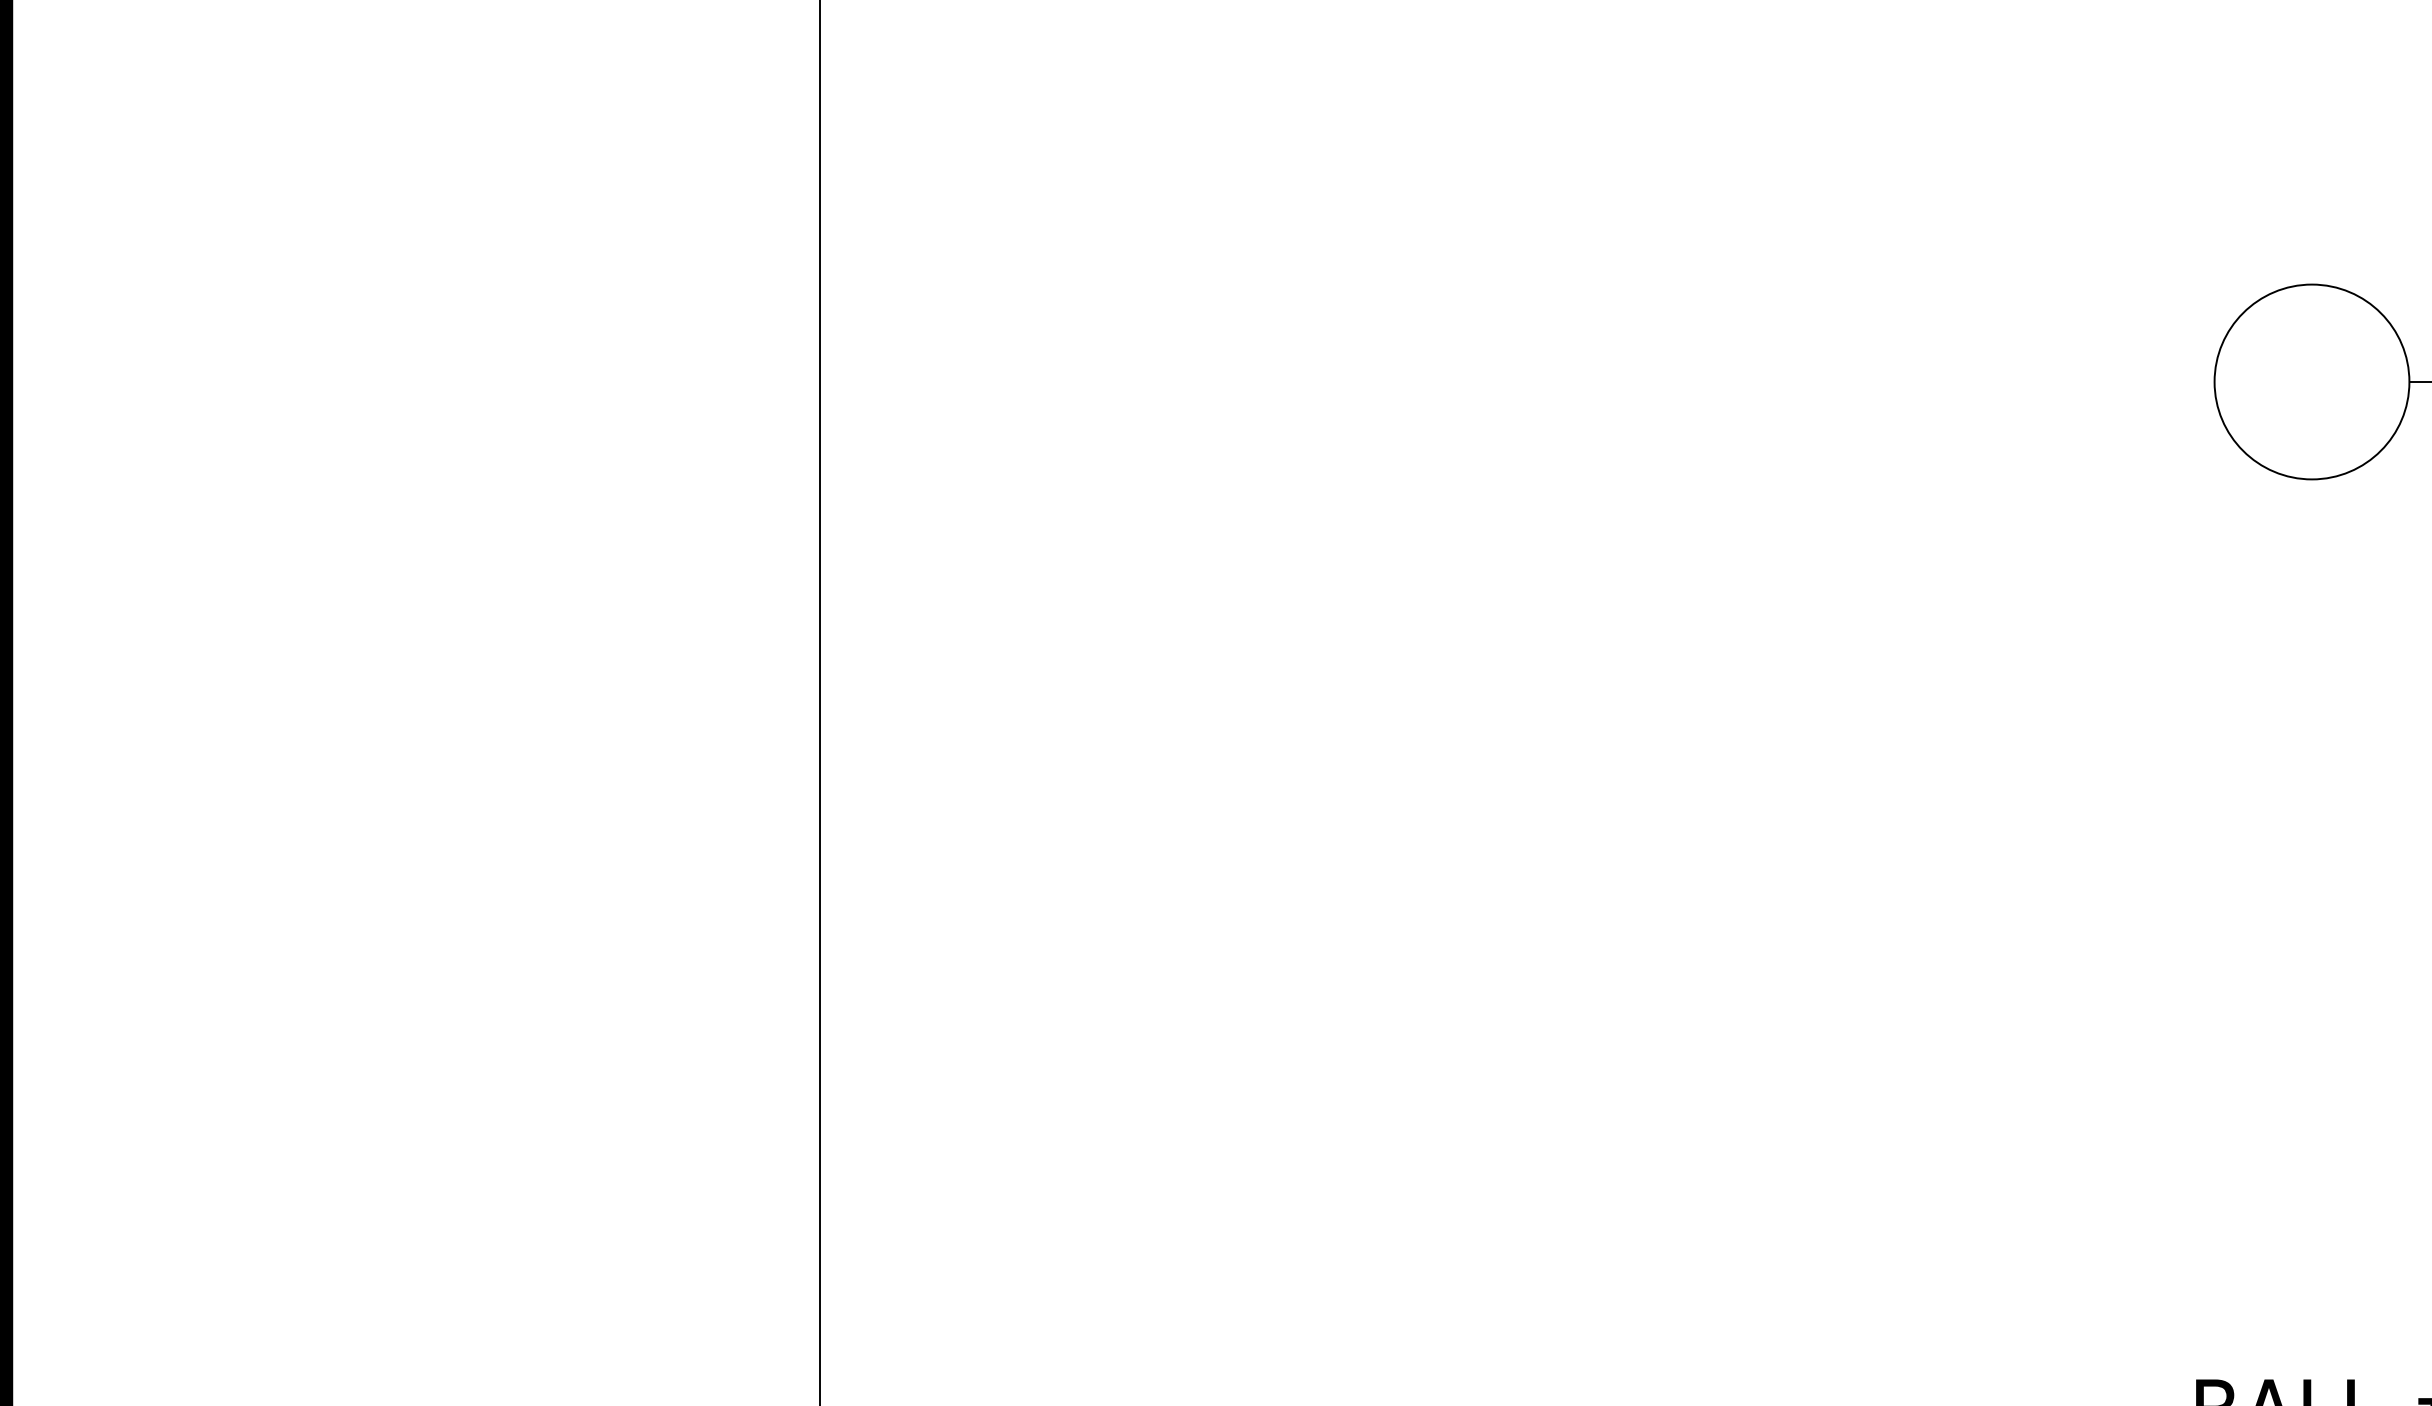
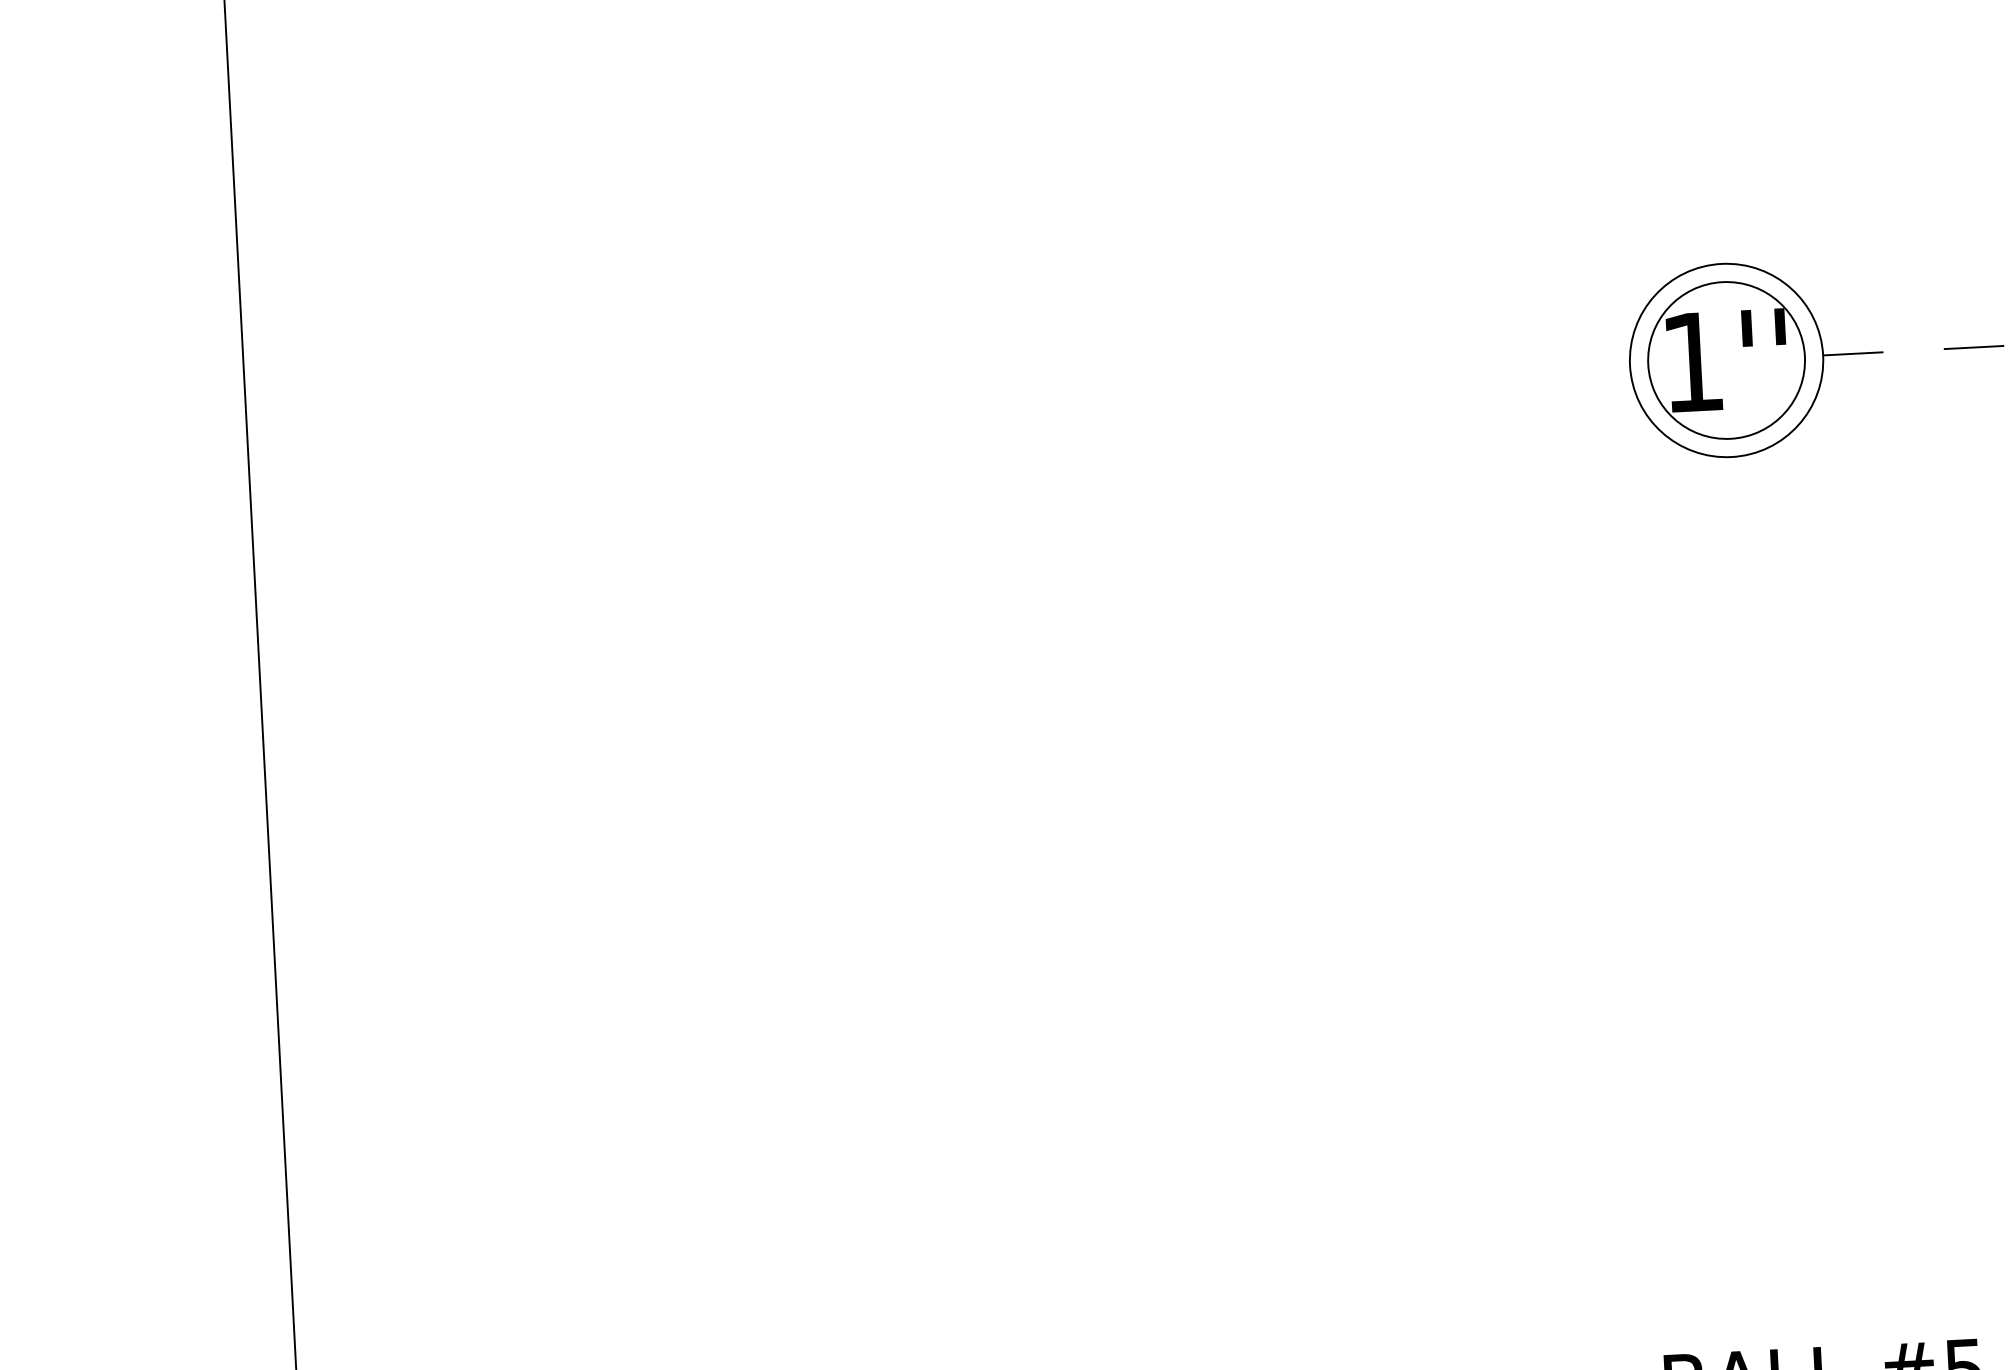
part: (2311, 381) -> (1726, 360), added

